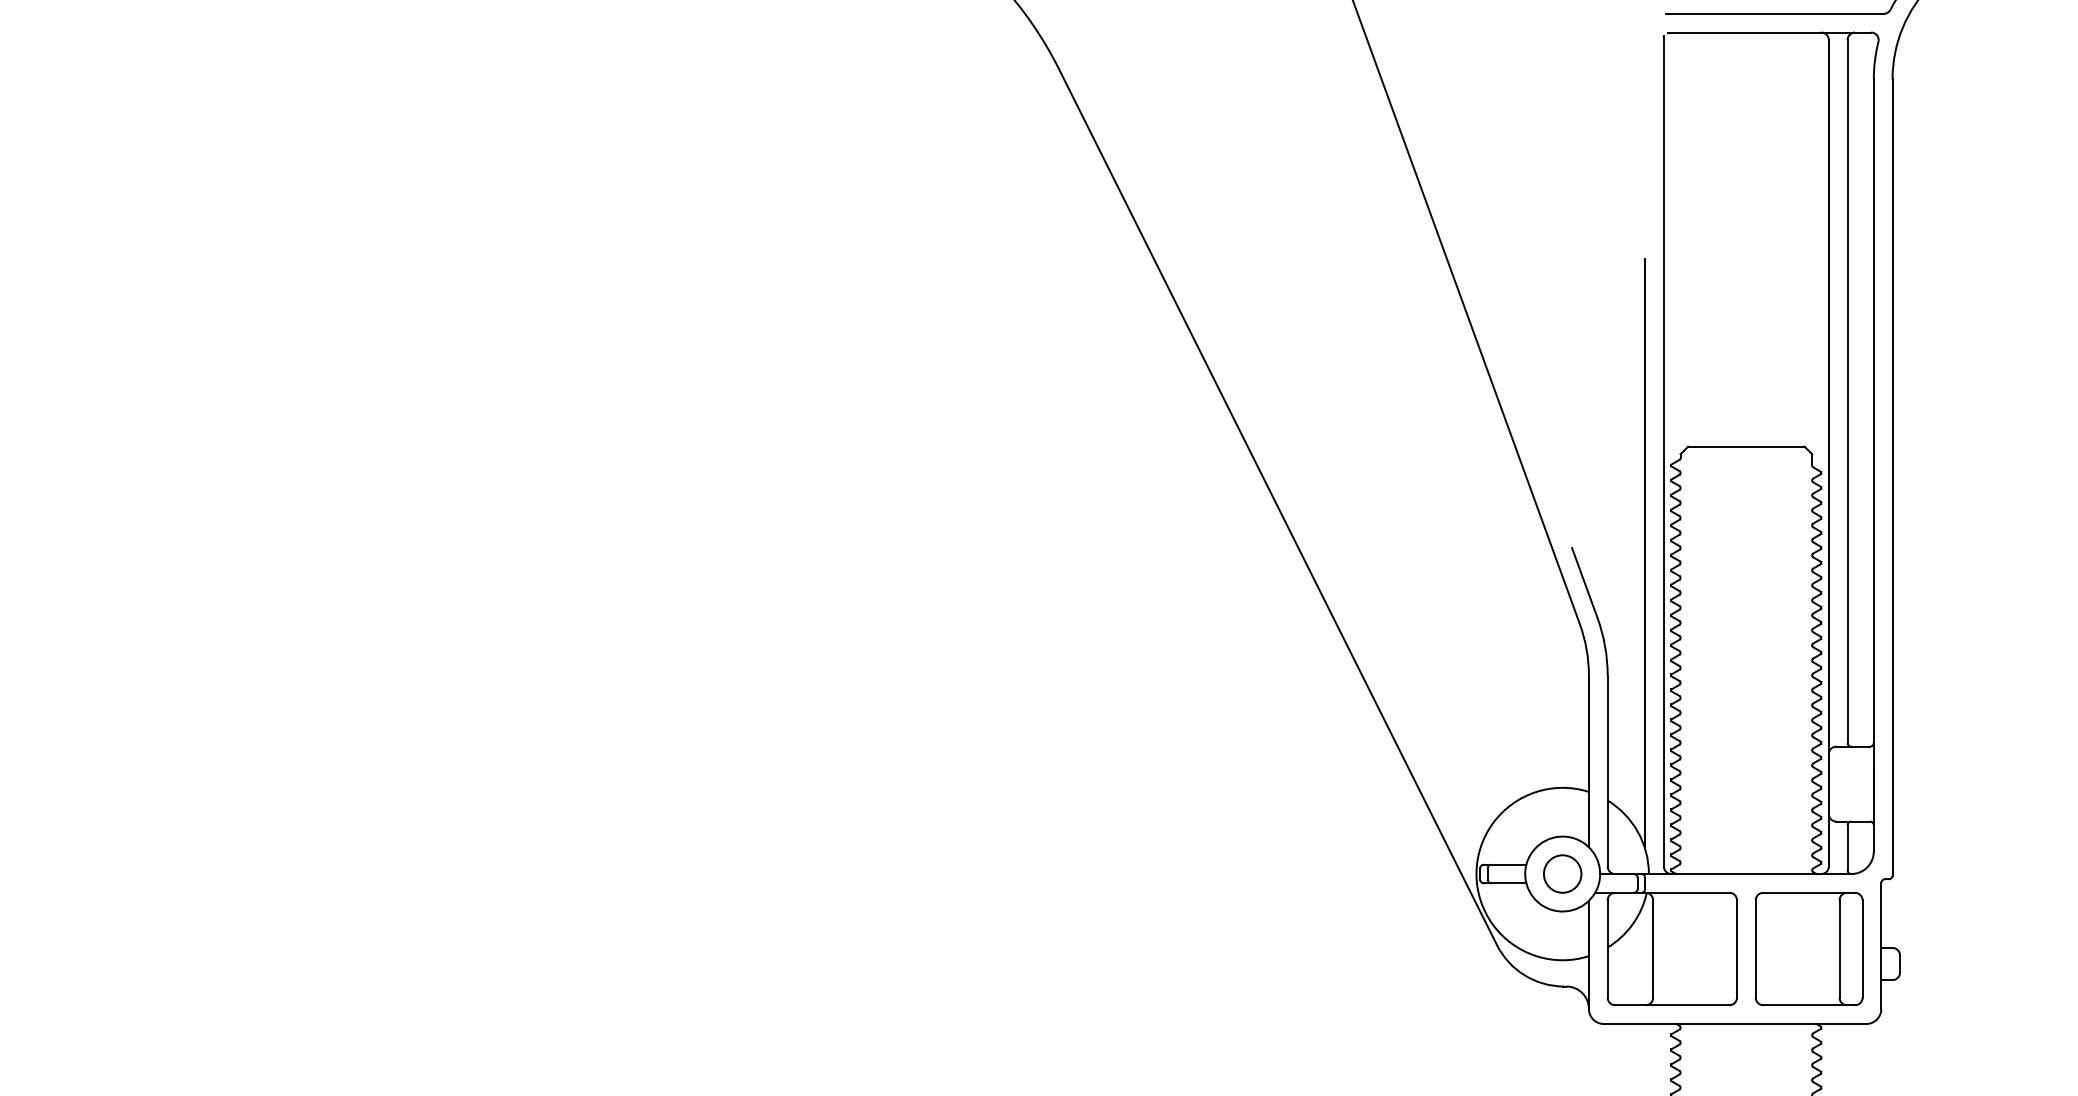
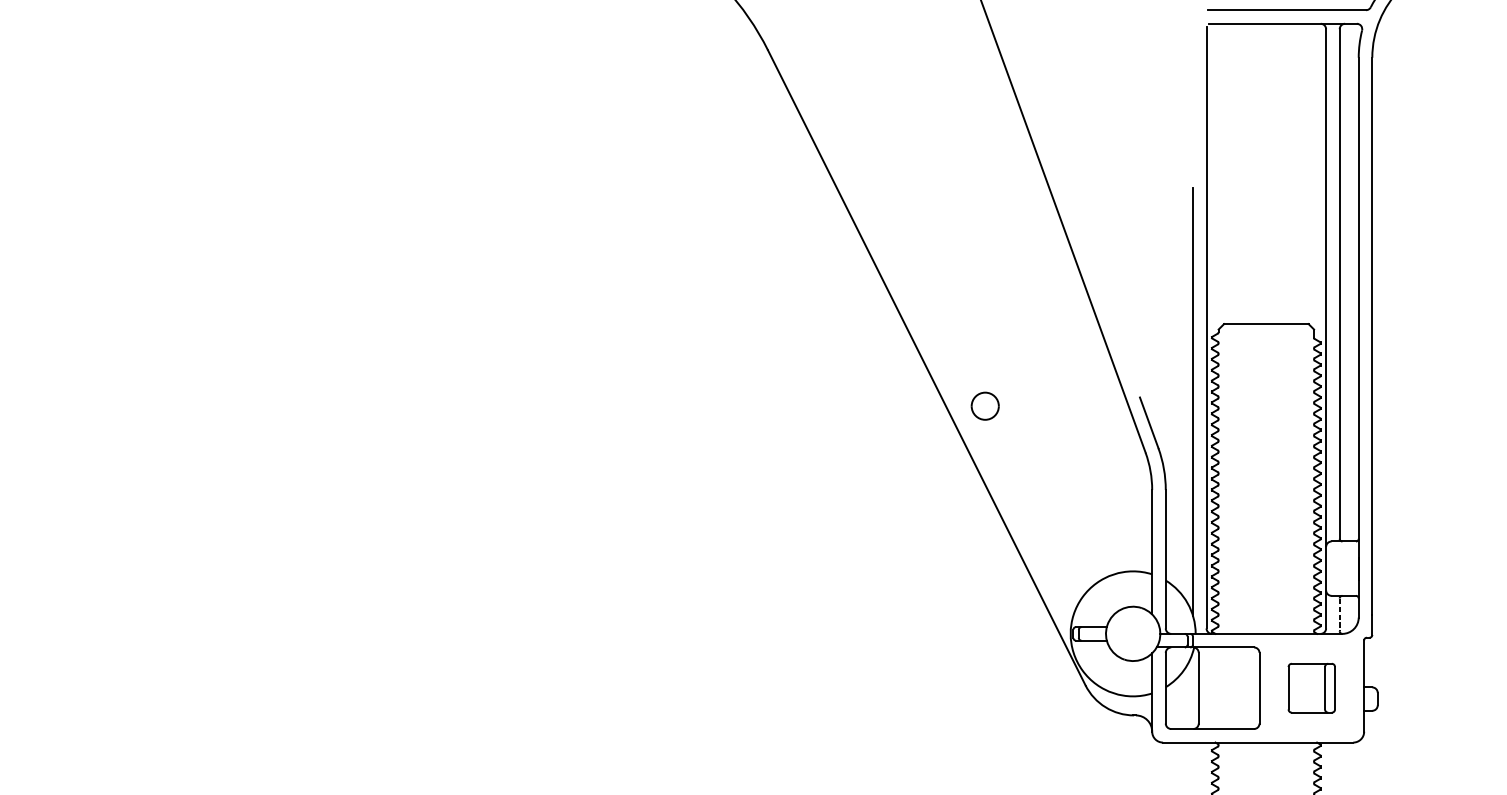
line: (1847, 848) -> (1339, 615), solid -> dashed
part: (1562, 873) -> (985, 405), moved
part: (1808, 948) -> (1311, 687), size x0.6

